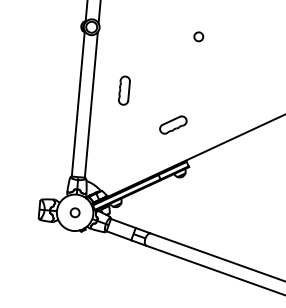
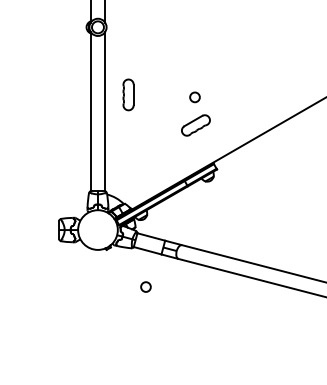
circle: (198, 36) -> (194, 97), moved
part: (124, 90) -> (128, 94), moved
circle: (74, 212) -> (145, 286), moved

